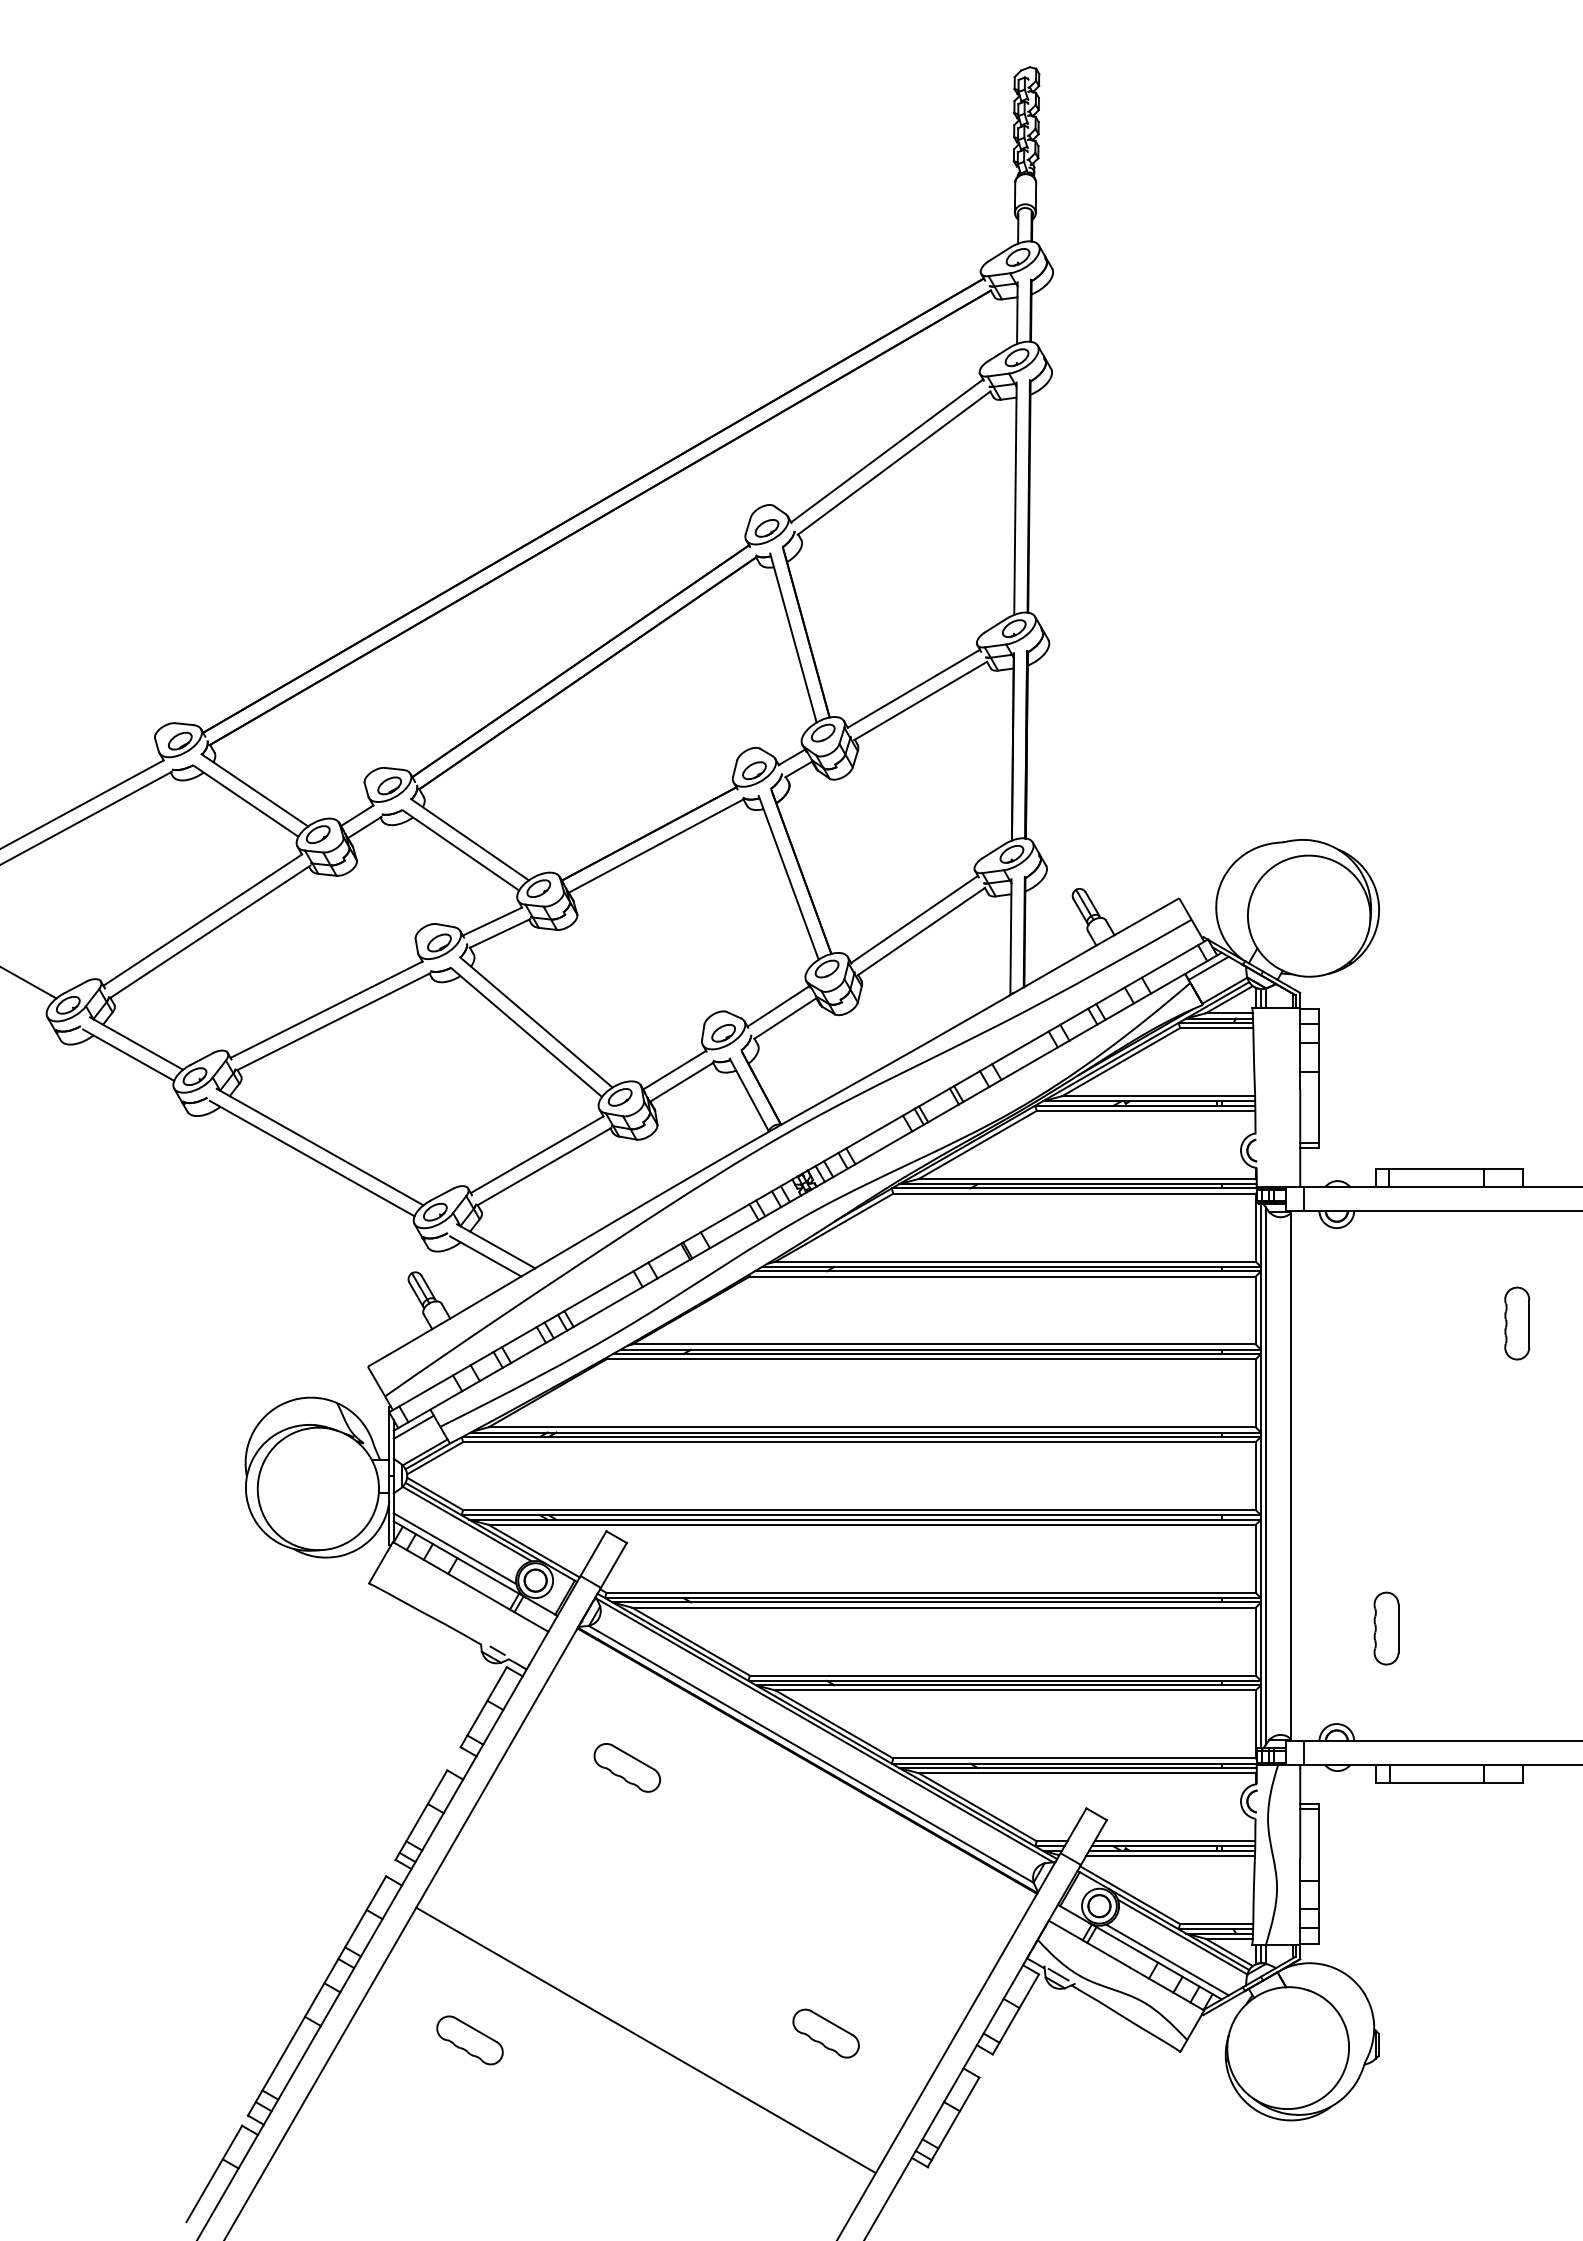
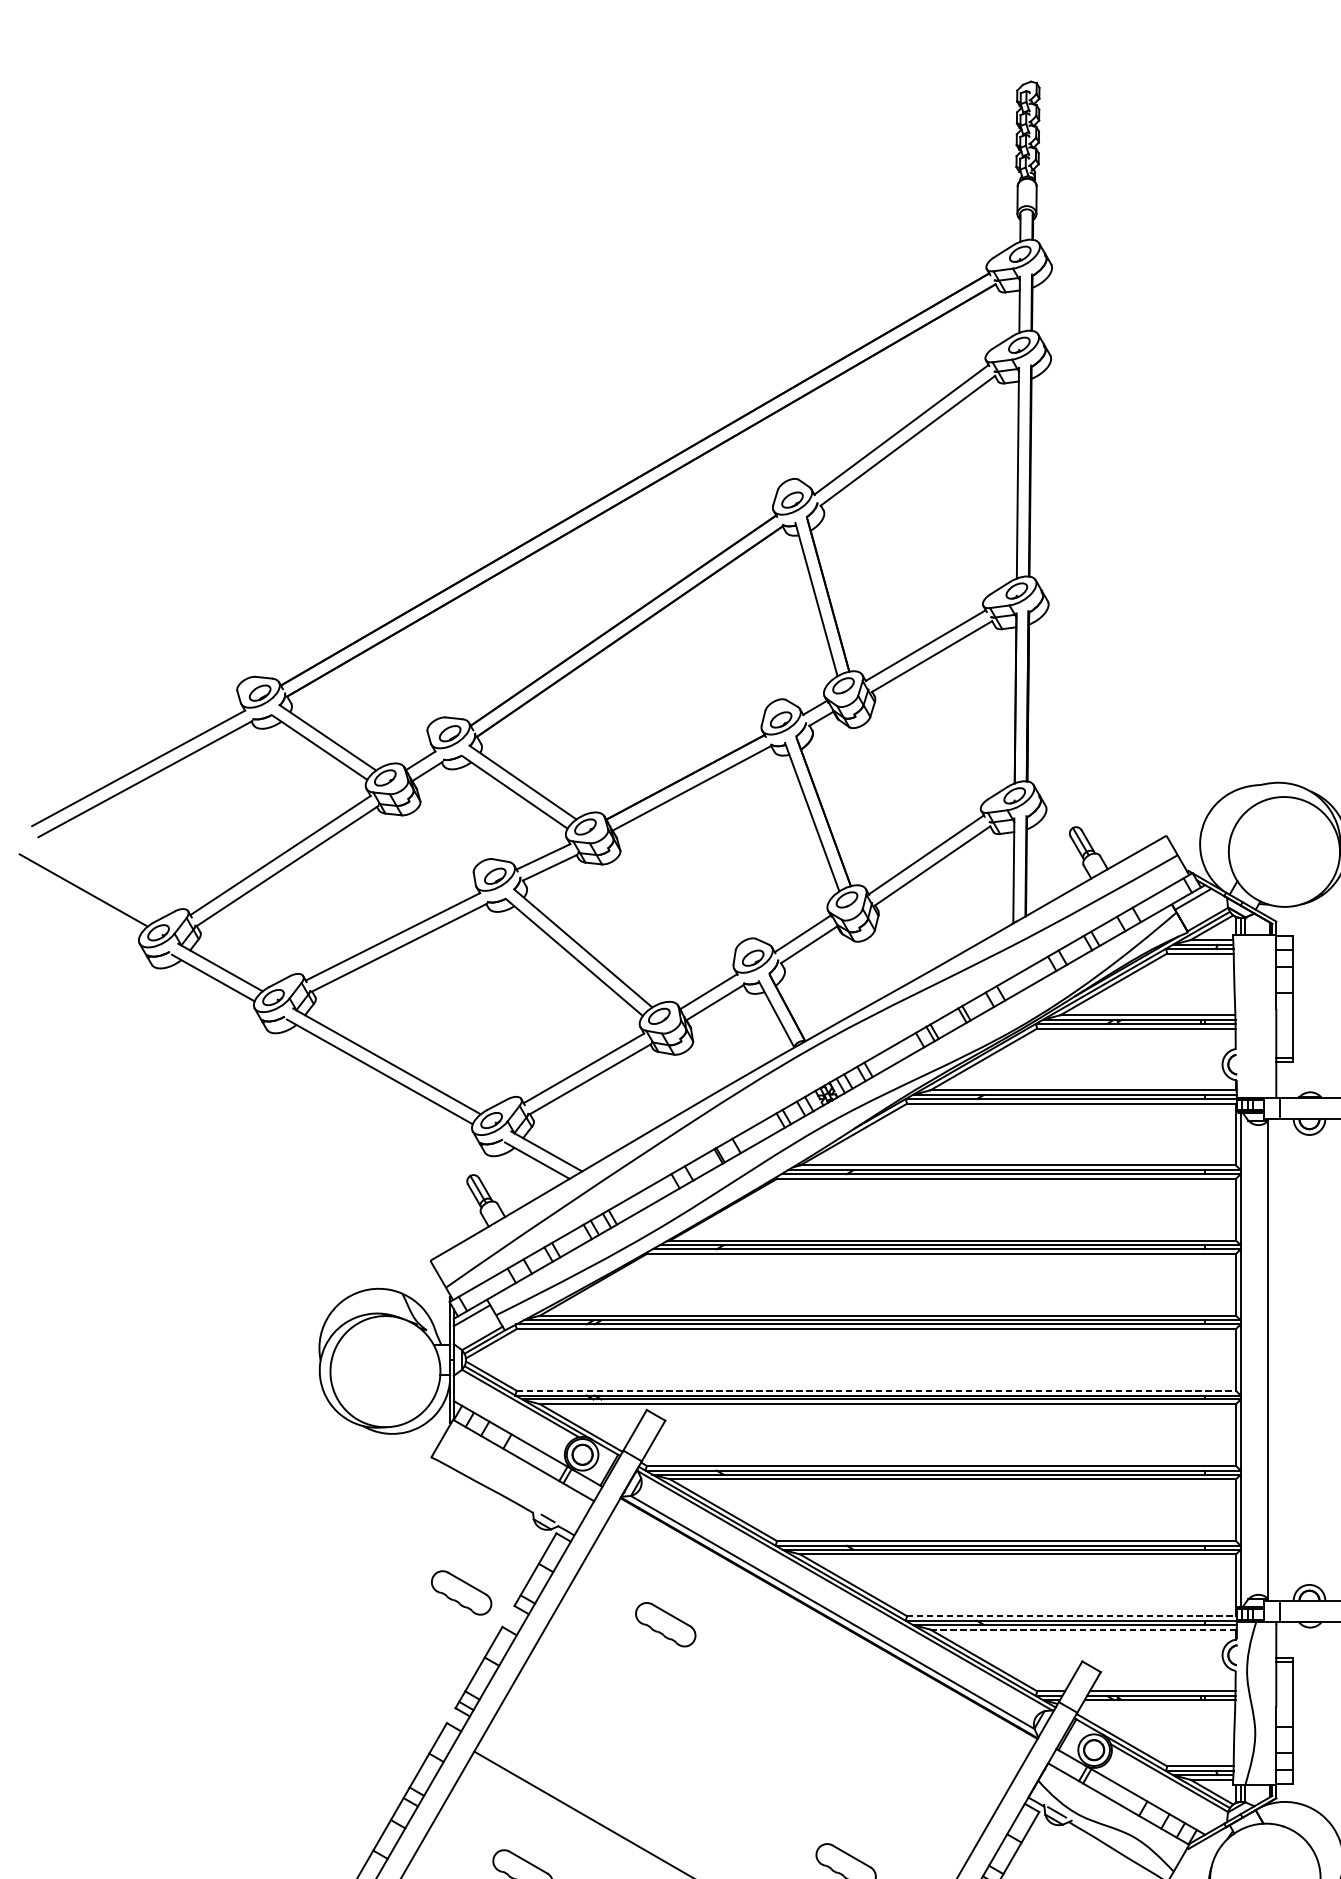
line: (1265, 1475) -> (1244, 1359), removed
line: (859, 1510) -> (876, 1391), solid -> dashed
line: (454, 1548) -> (508, 1425), removed
part: (401, 1732) -> (460, 1592), added
line: (1075, 1758) -> (1072, 1616), solid -> dashed
line: (1087, 1773) -> (1083, 1629), solid -> dashed
line: (1170, 1856) -> (1158, 1705), removed
line: (1167, 1959) -> (1155, 1798), removed

